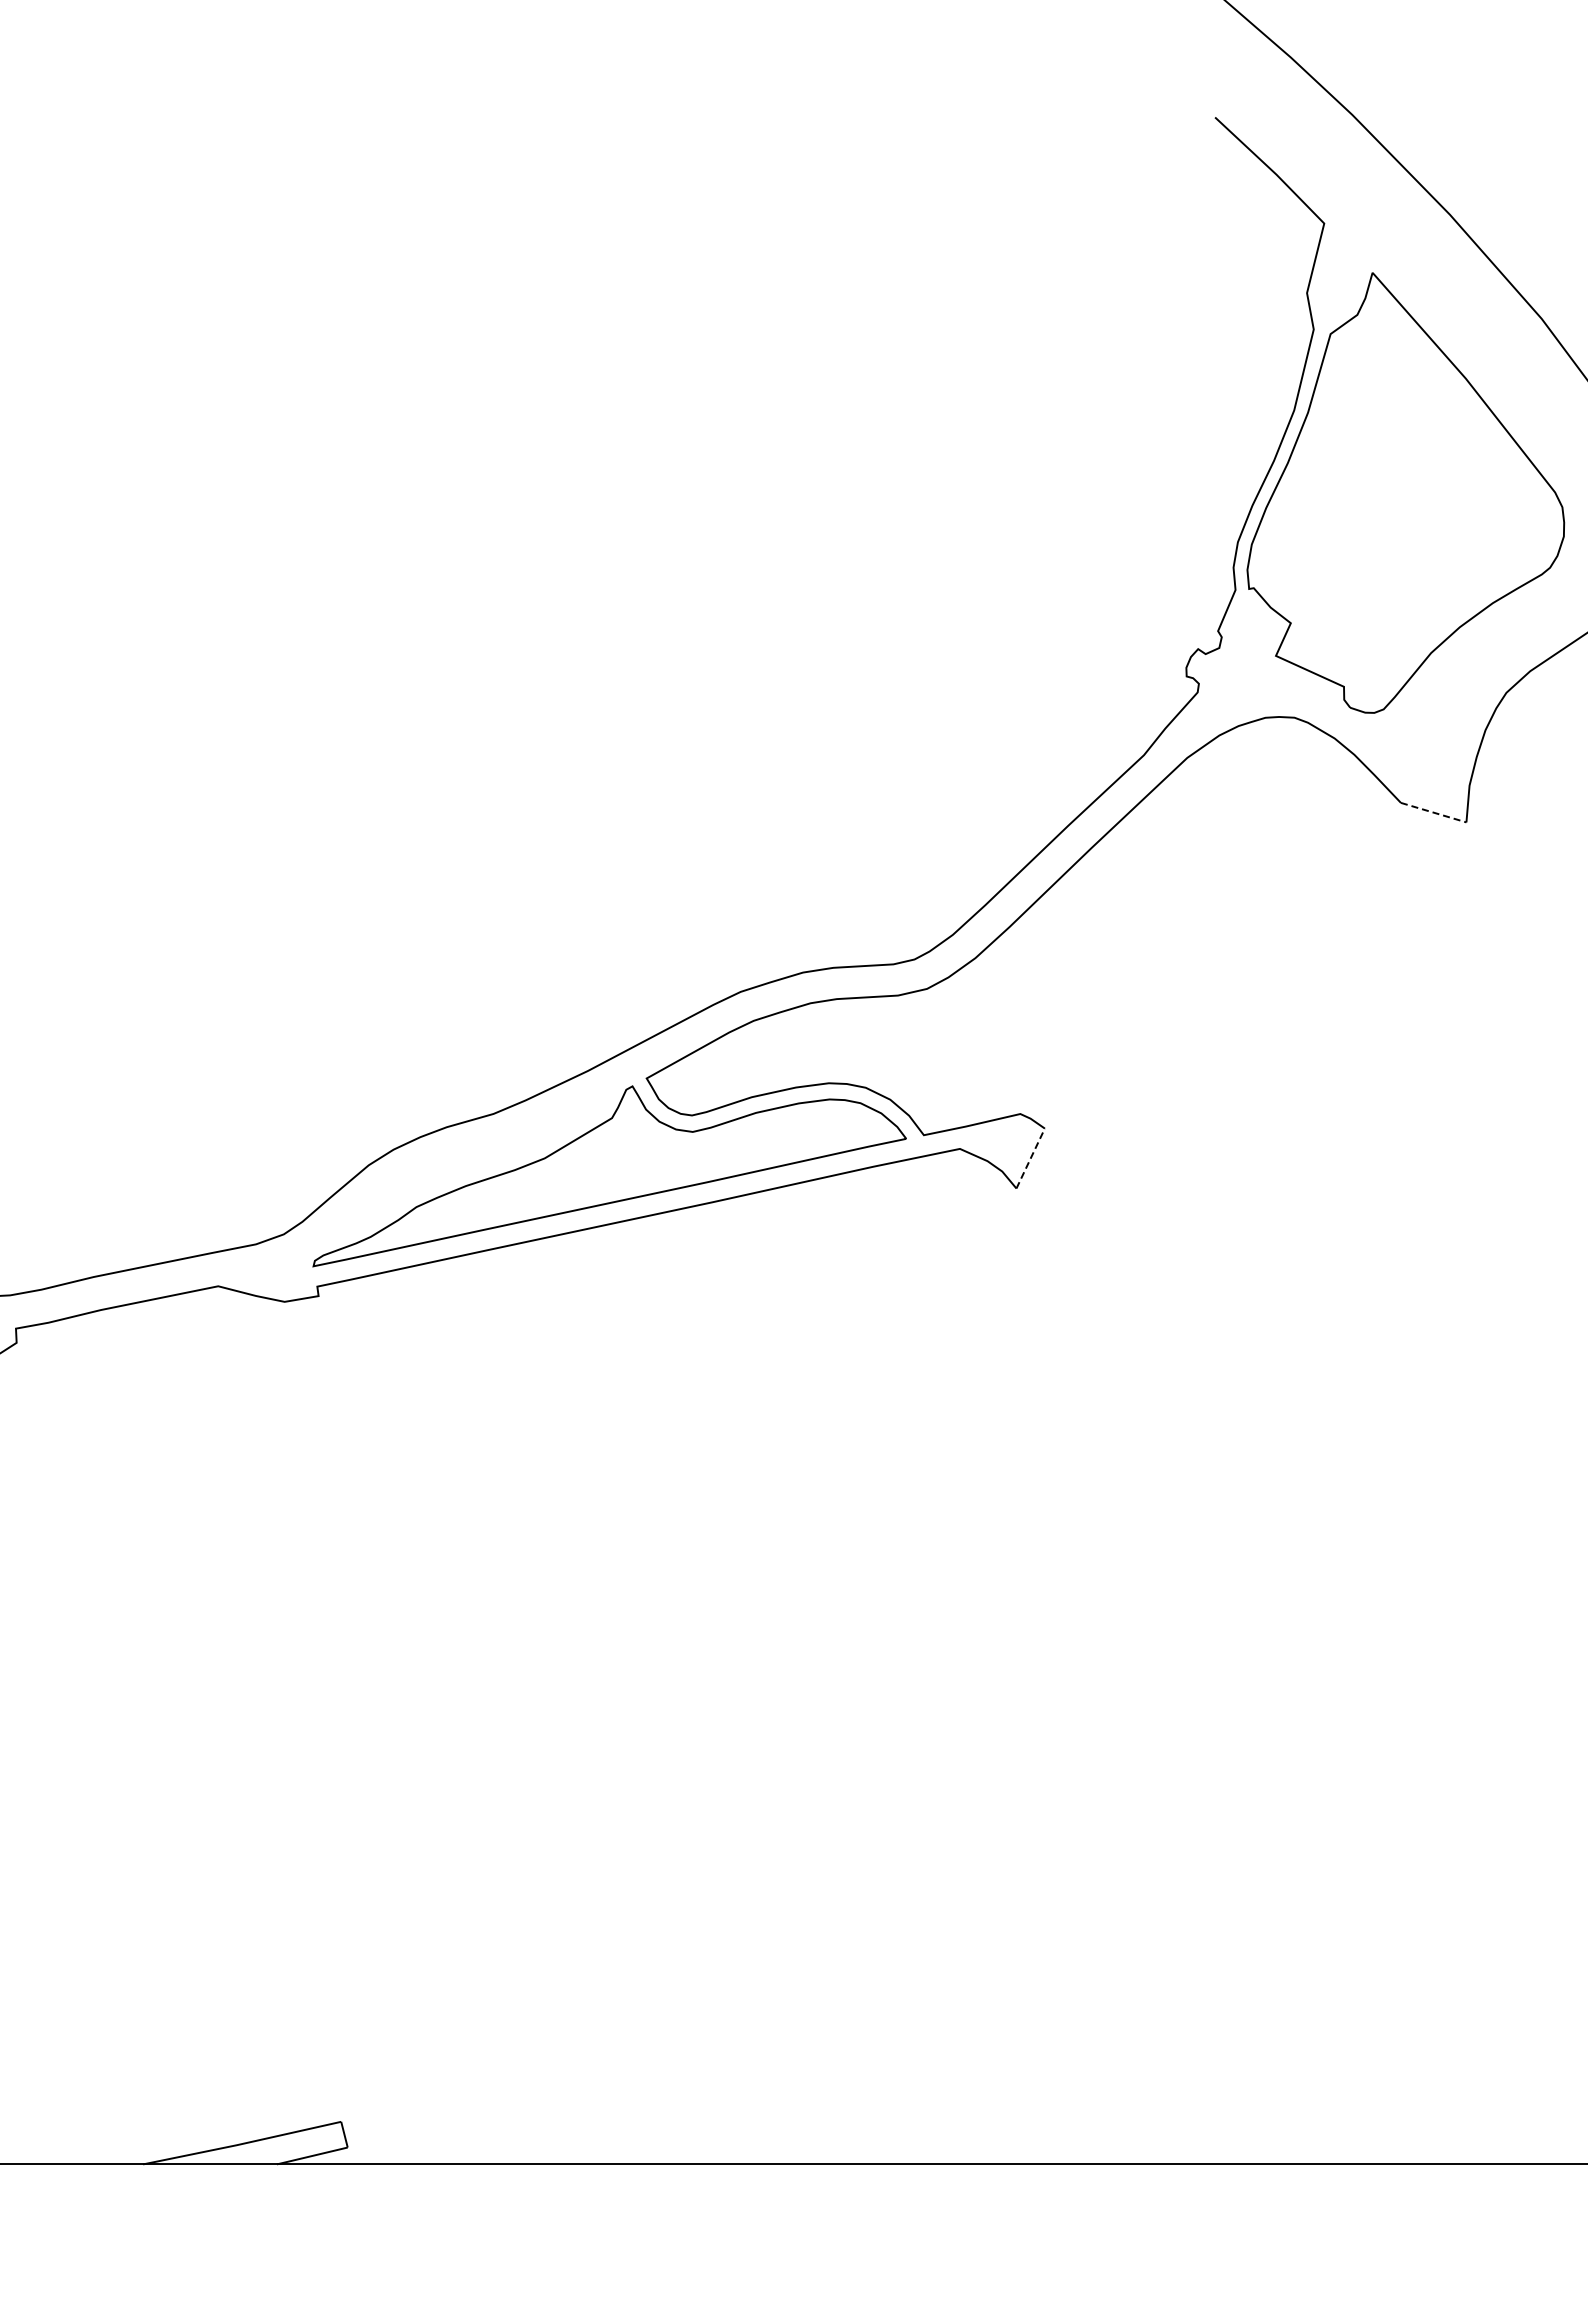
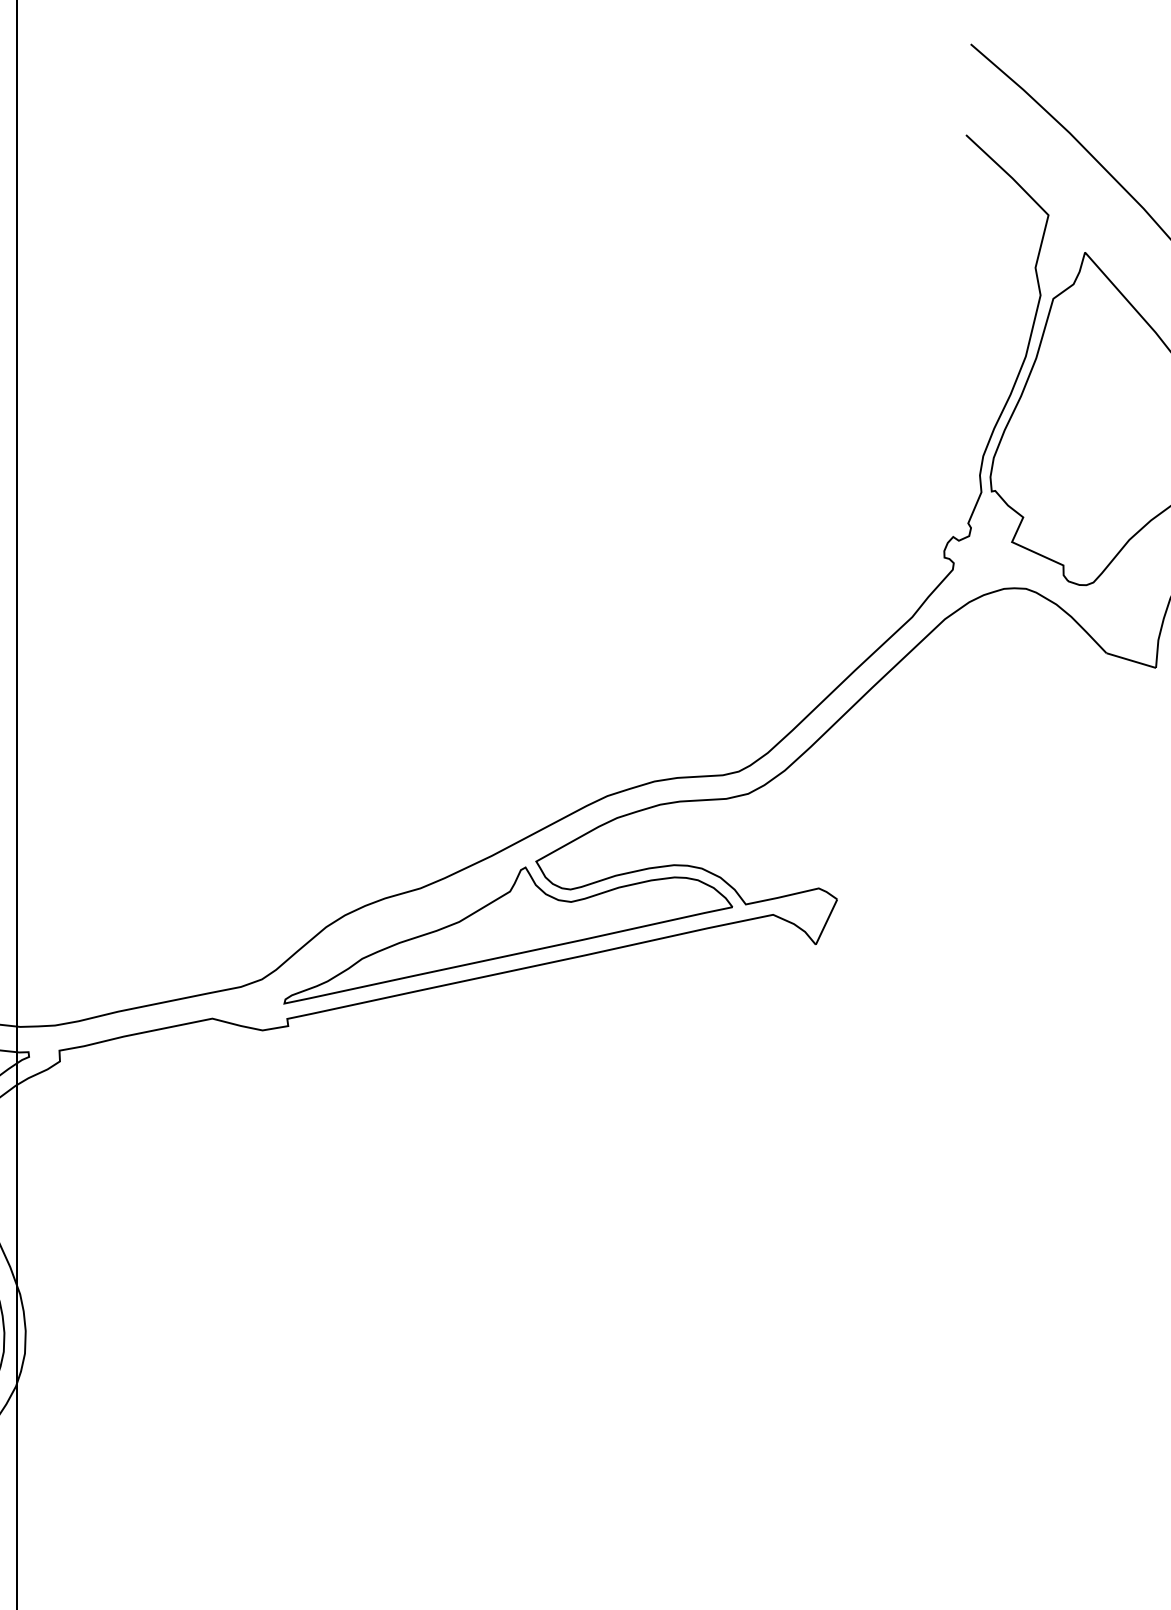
line: (1434, 812) -> (1131, 660), dashed -> solid
line: (1030, 1158) -> (826, 922), dashed -> solid

